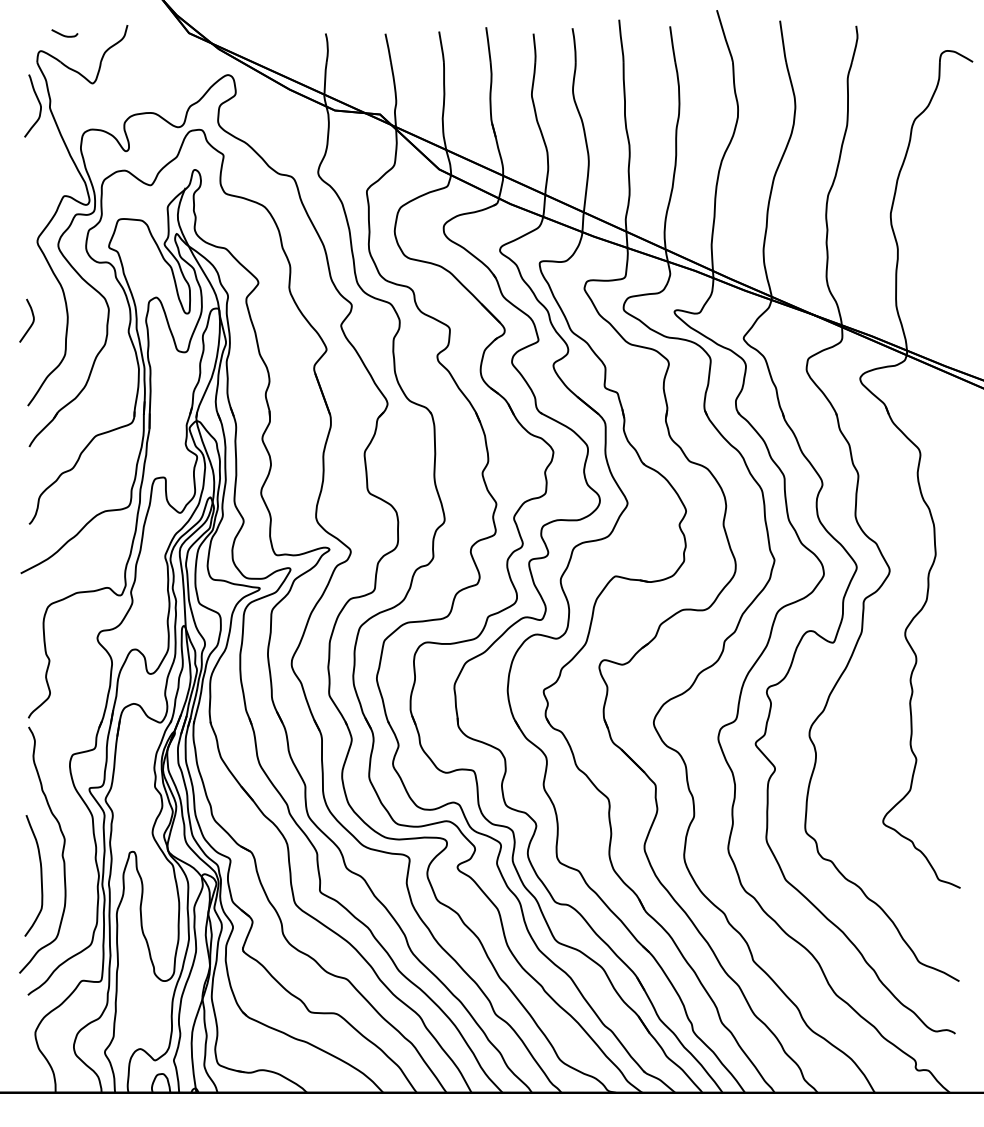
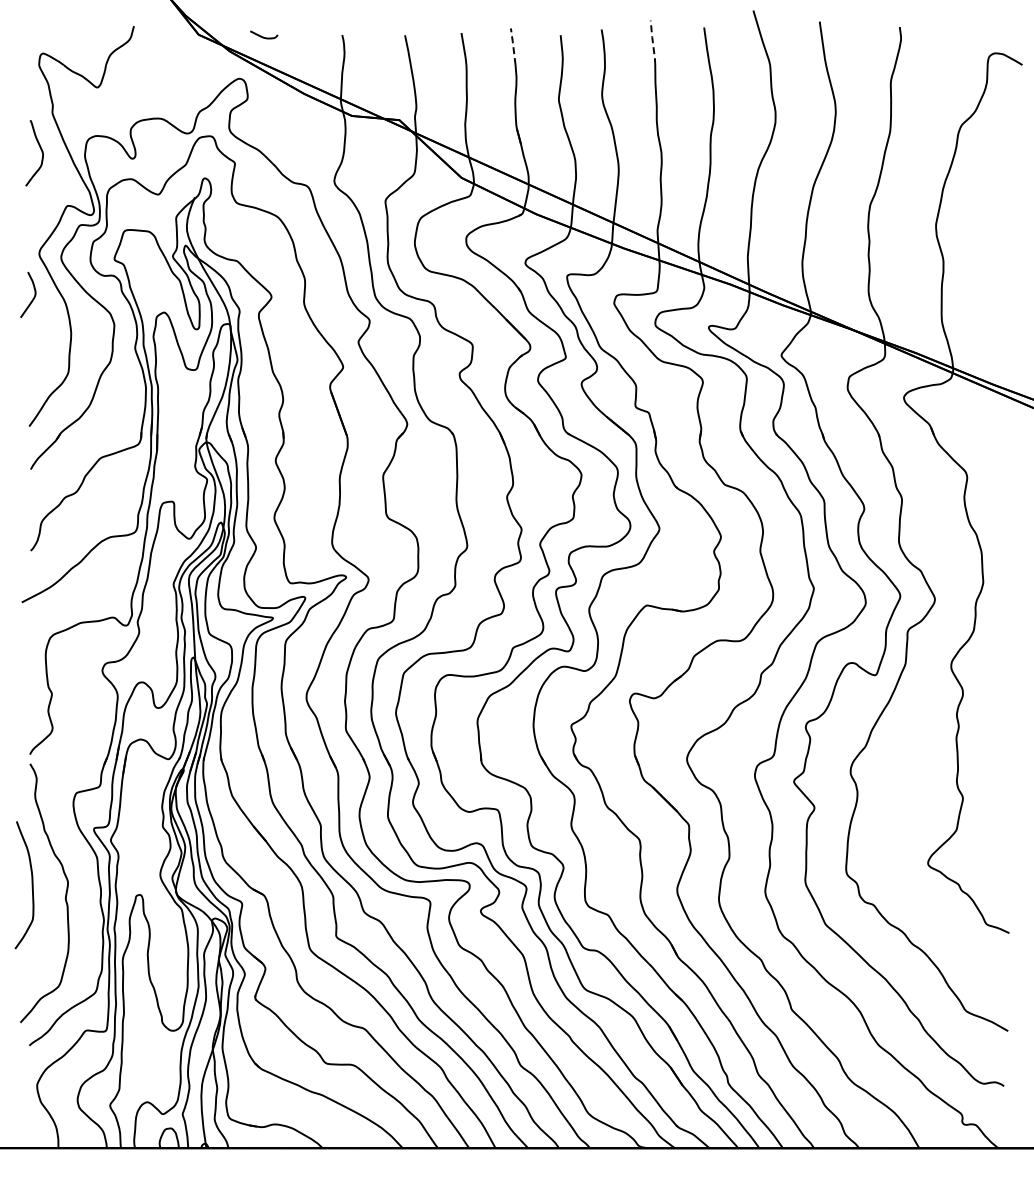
curve: (64, 34) -> (263, 36), moved
line: (620, 40) -> (652, 42), solid -> dashed
line: (488, 43) -> (513, 45), solid -> dashed
curve: (39, 105) -> (41, 152), moved
curve: (31, 322) -> (33, 296), moved
curve: (40, 876) -> (31, 885), moved

